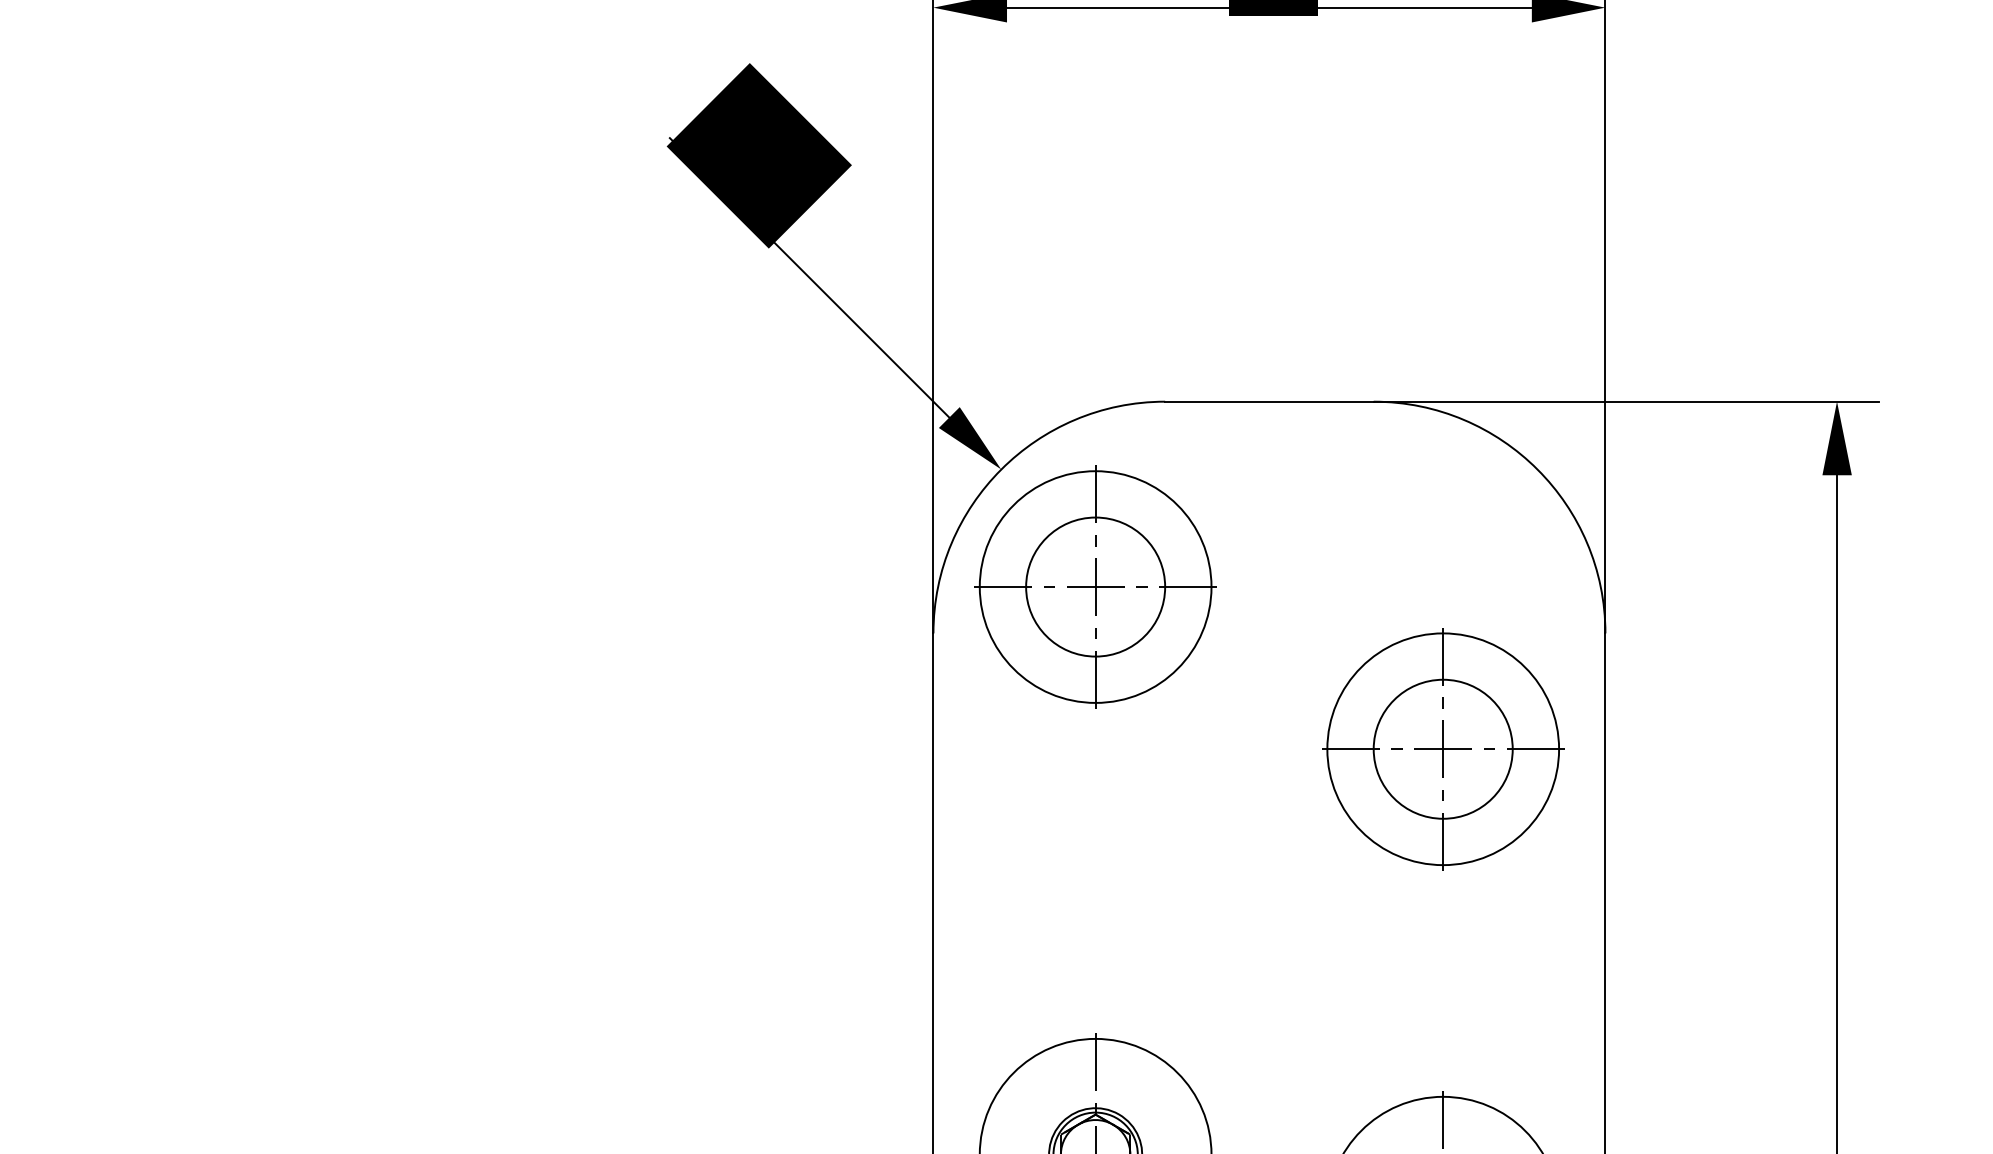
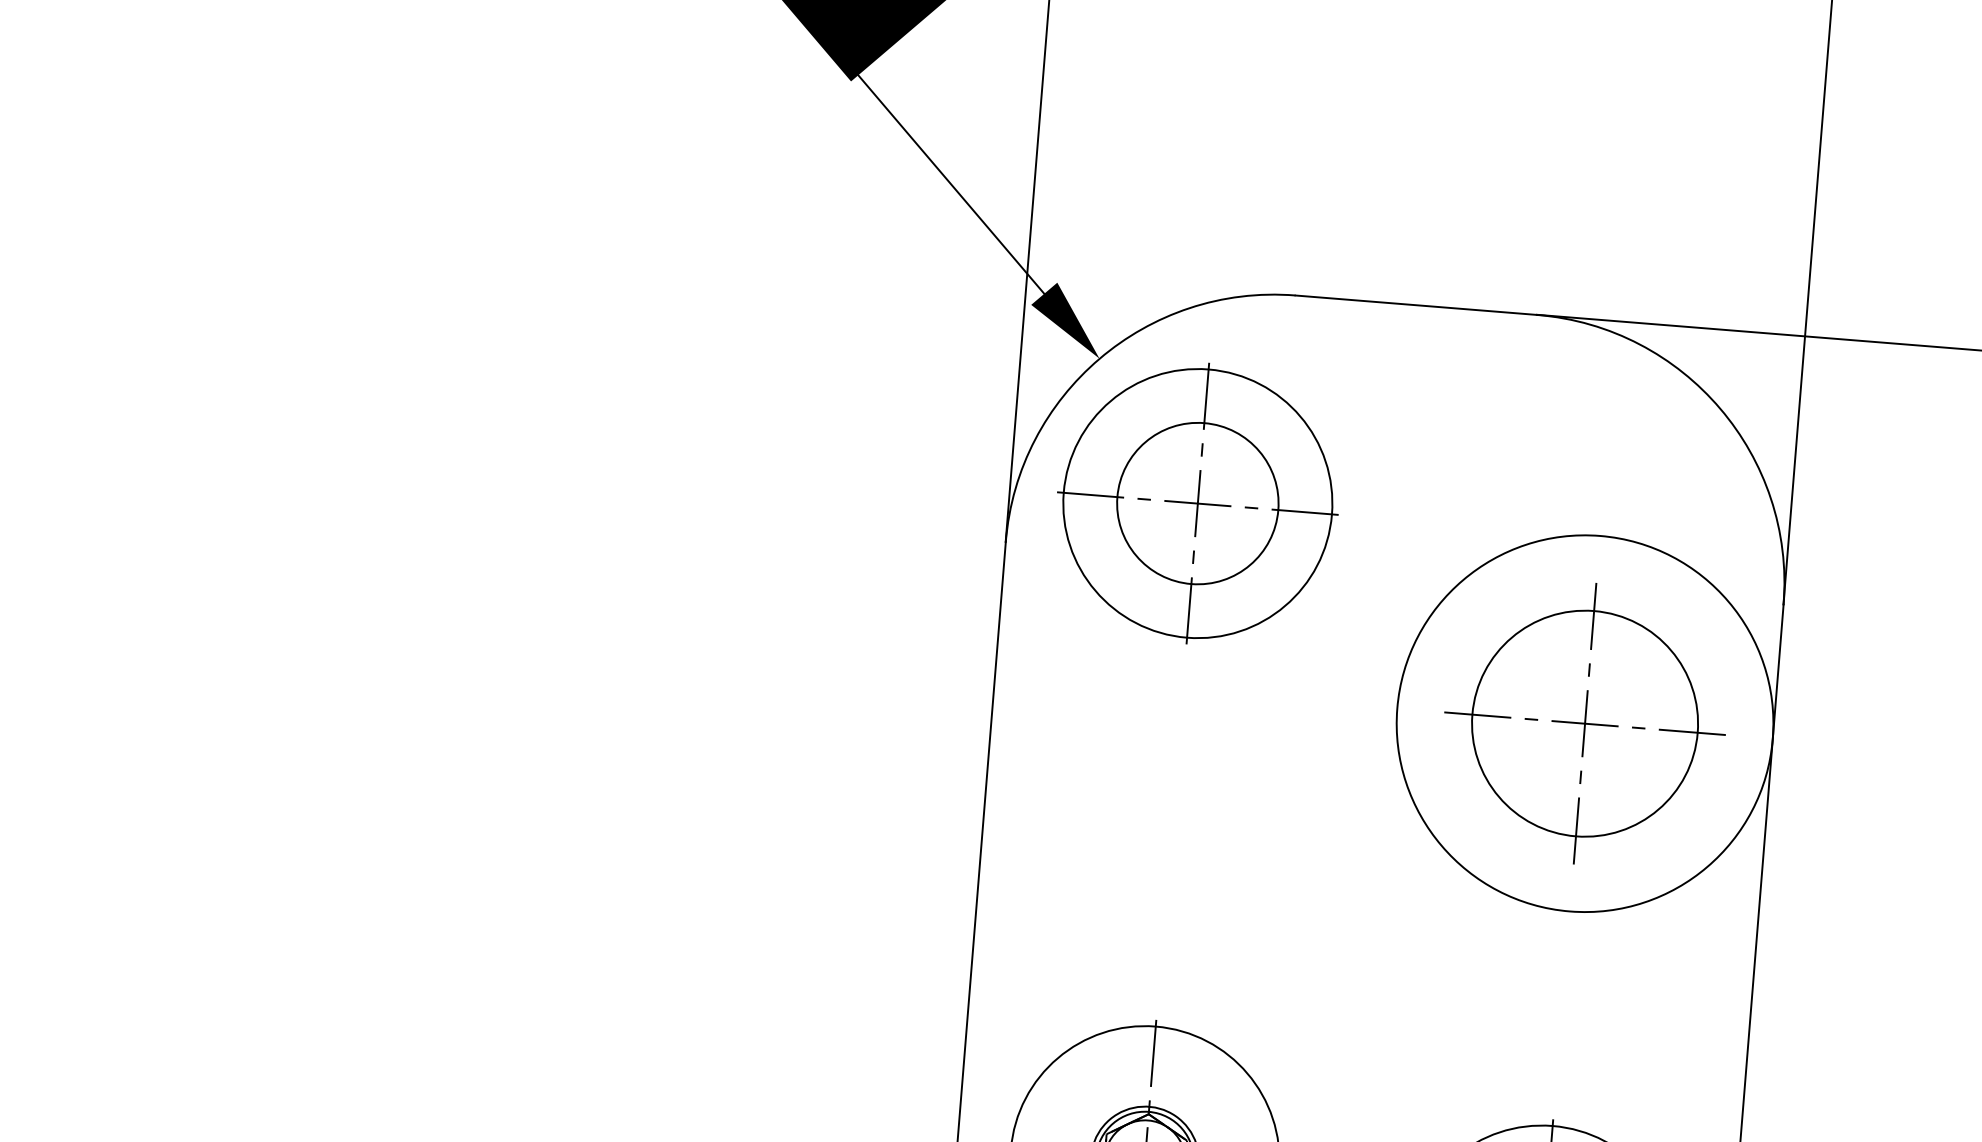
circle: (1442, 748) -> (1584, 722), size x1.4
circle: (1443, 749) -> (1585, 724), size x1.4

